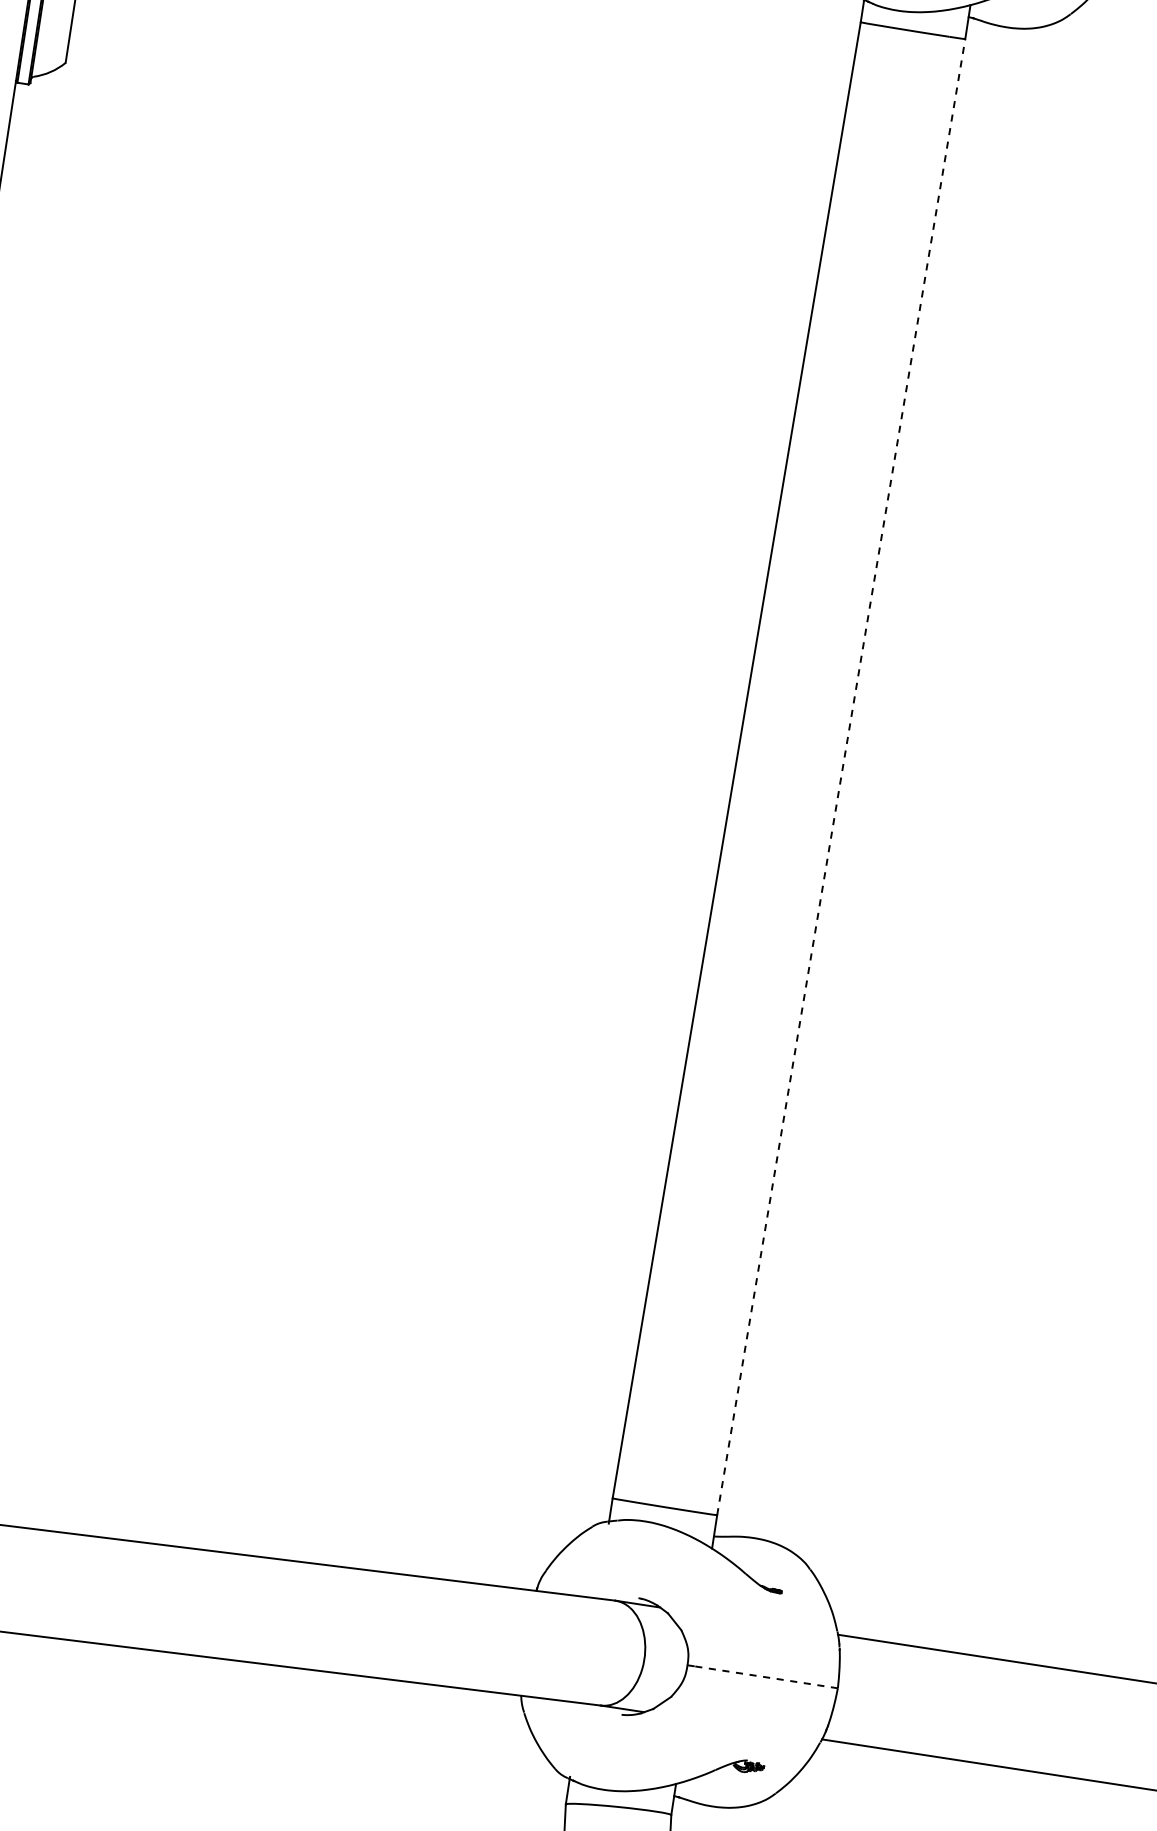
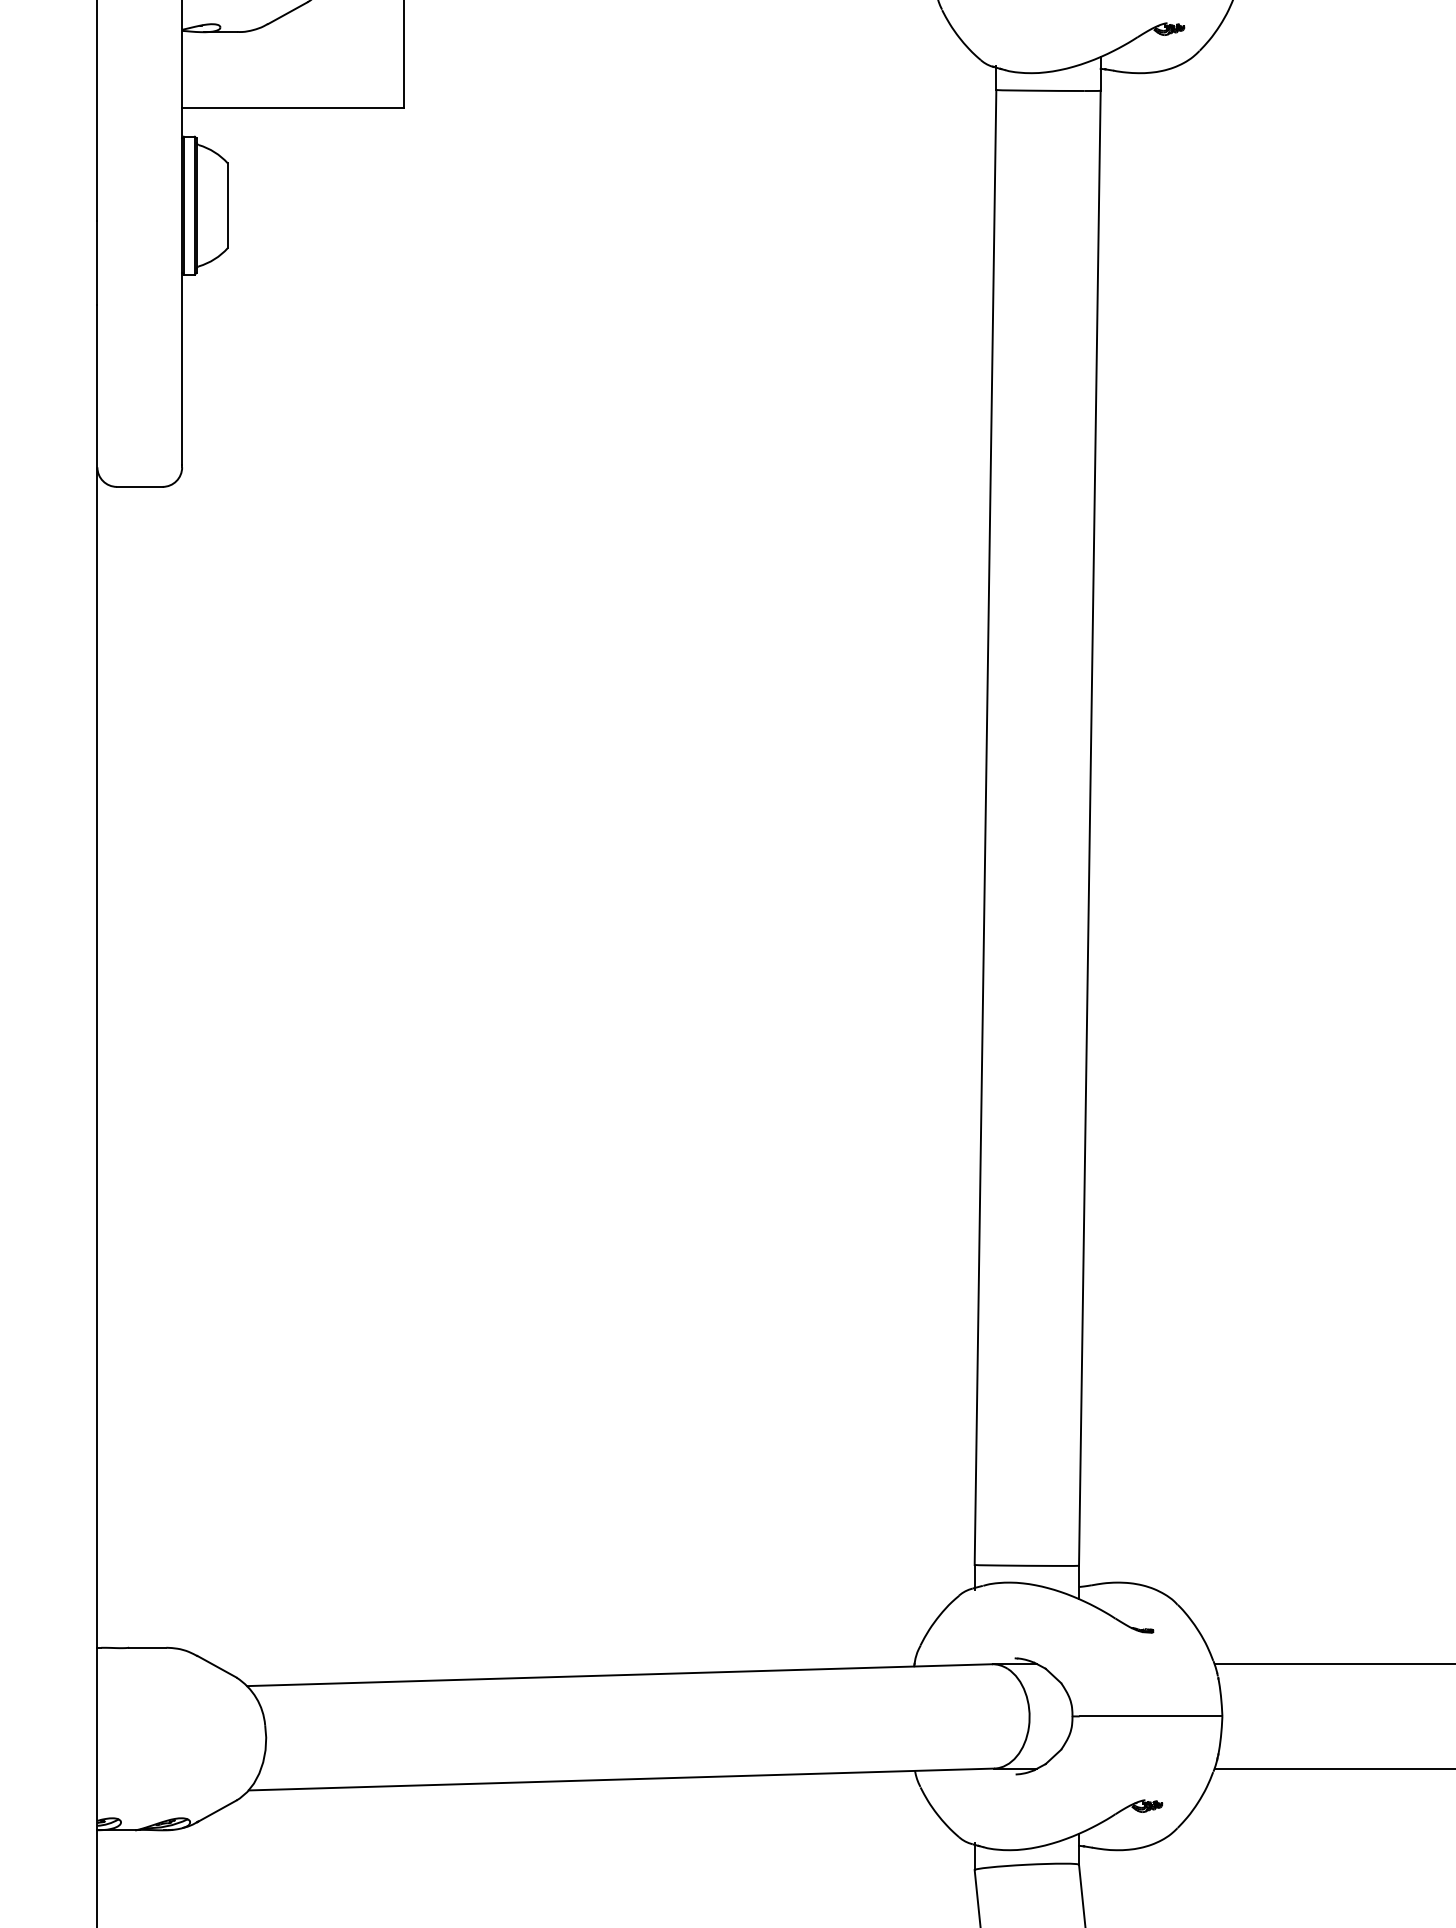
line: (840, 777) -> (1089, 828), dashed -> solid
line: (765, 1677) -> (1150, 1716), dashed -> solid

